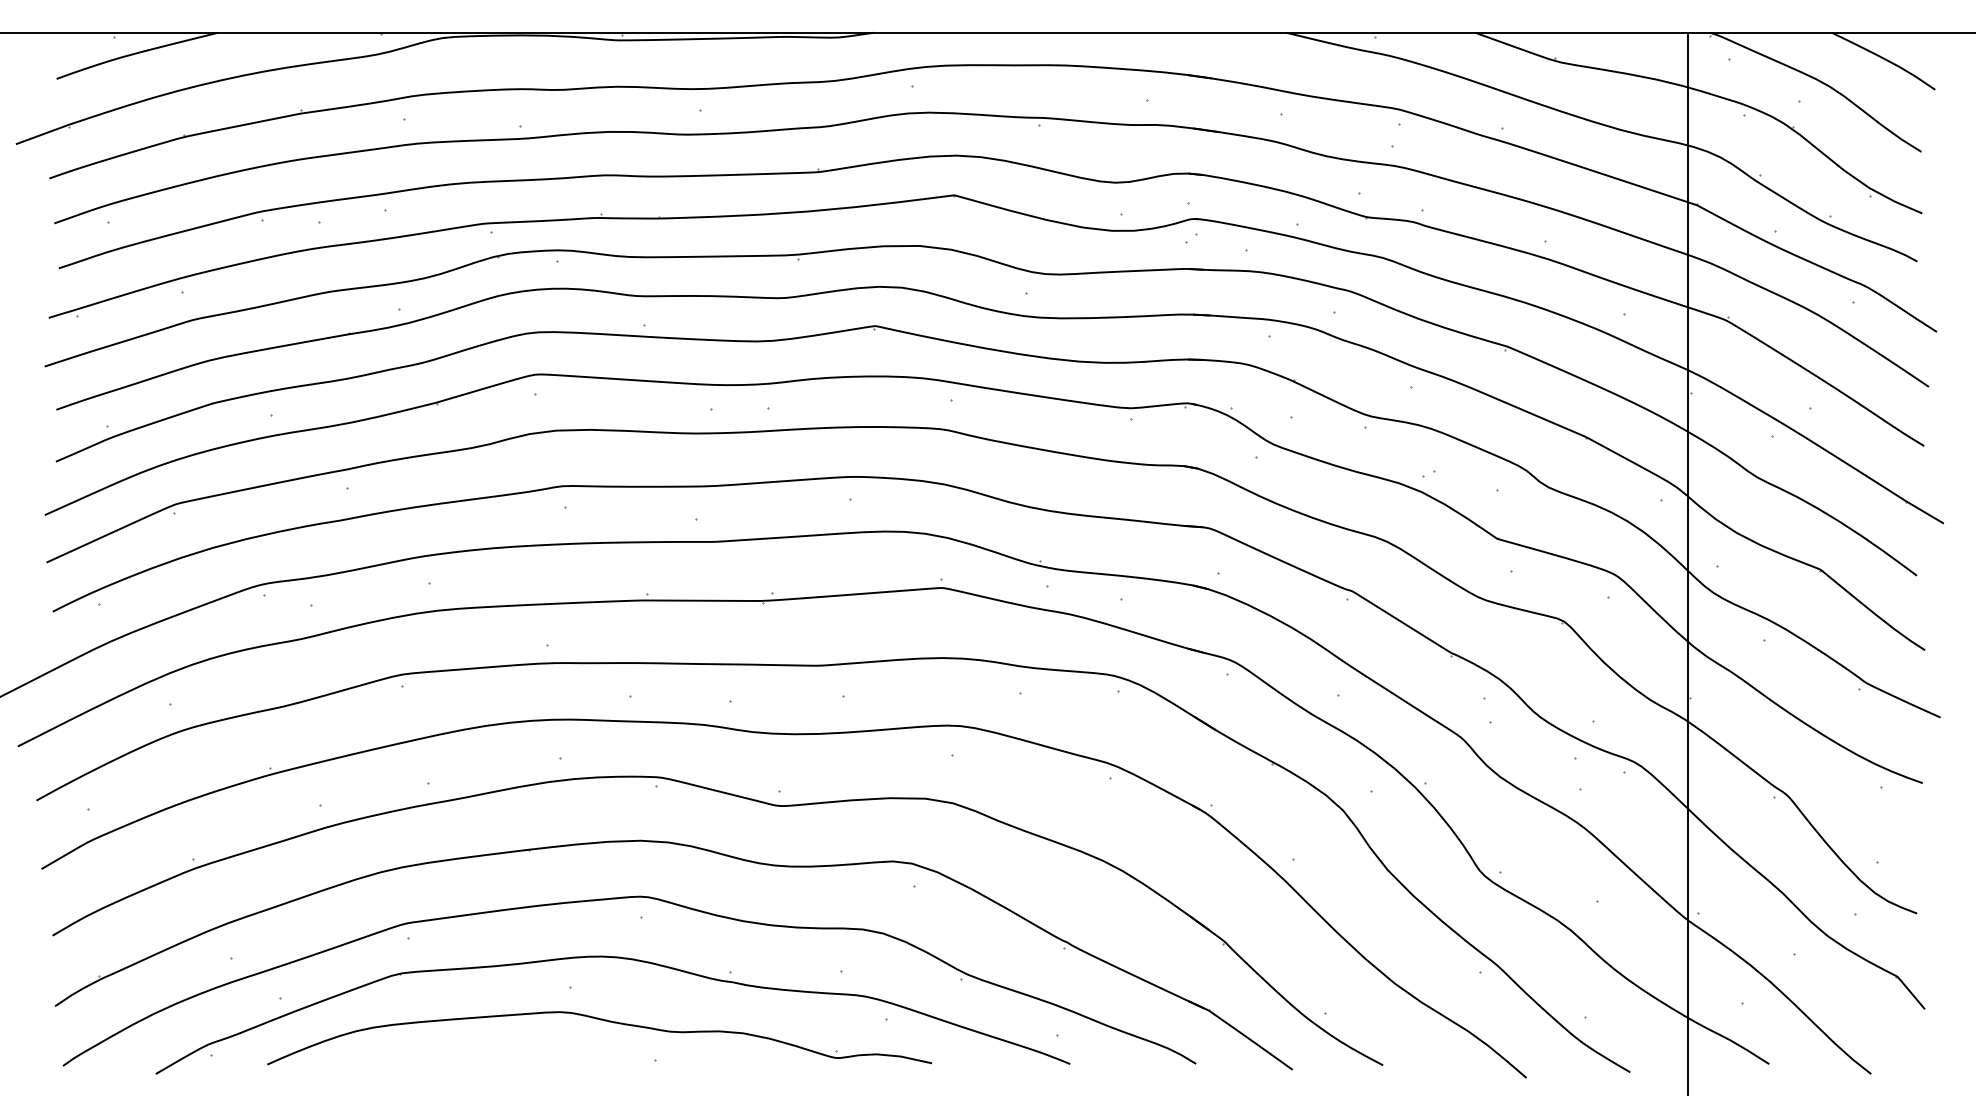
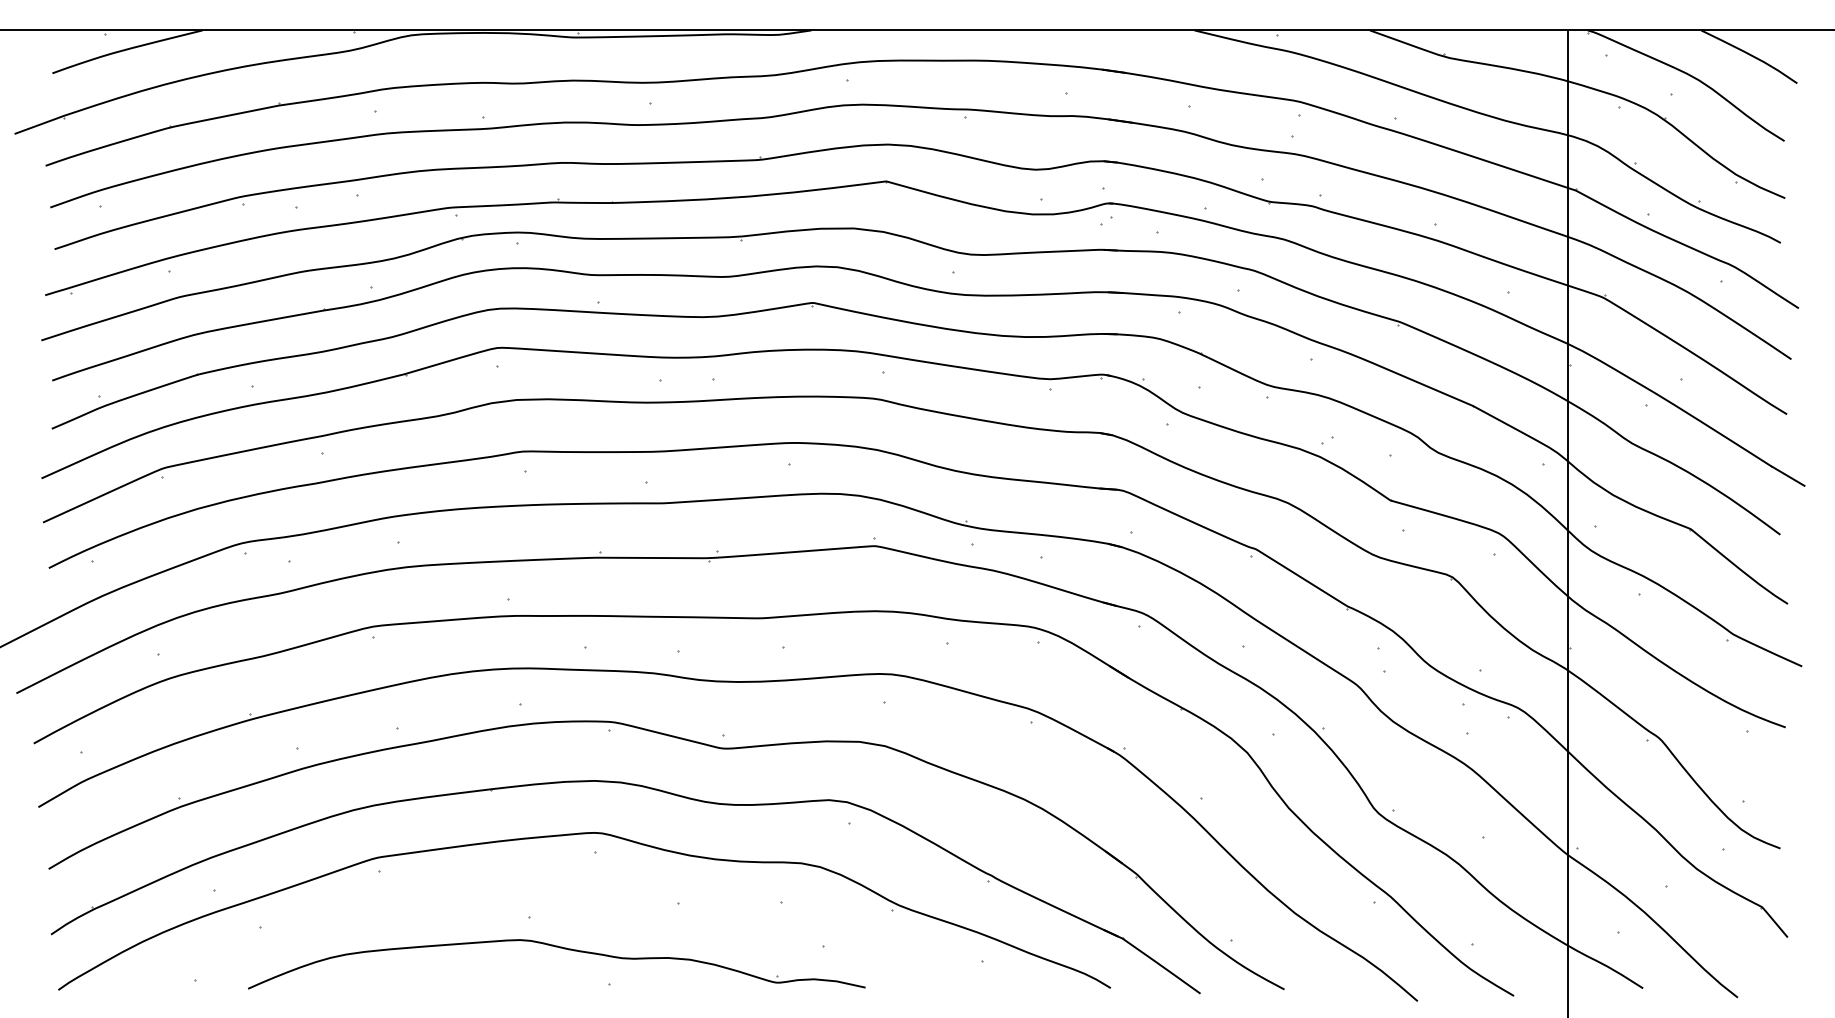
part: (613, 958) -> (569, 890), removed

